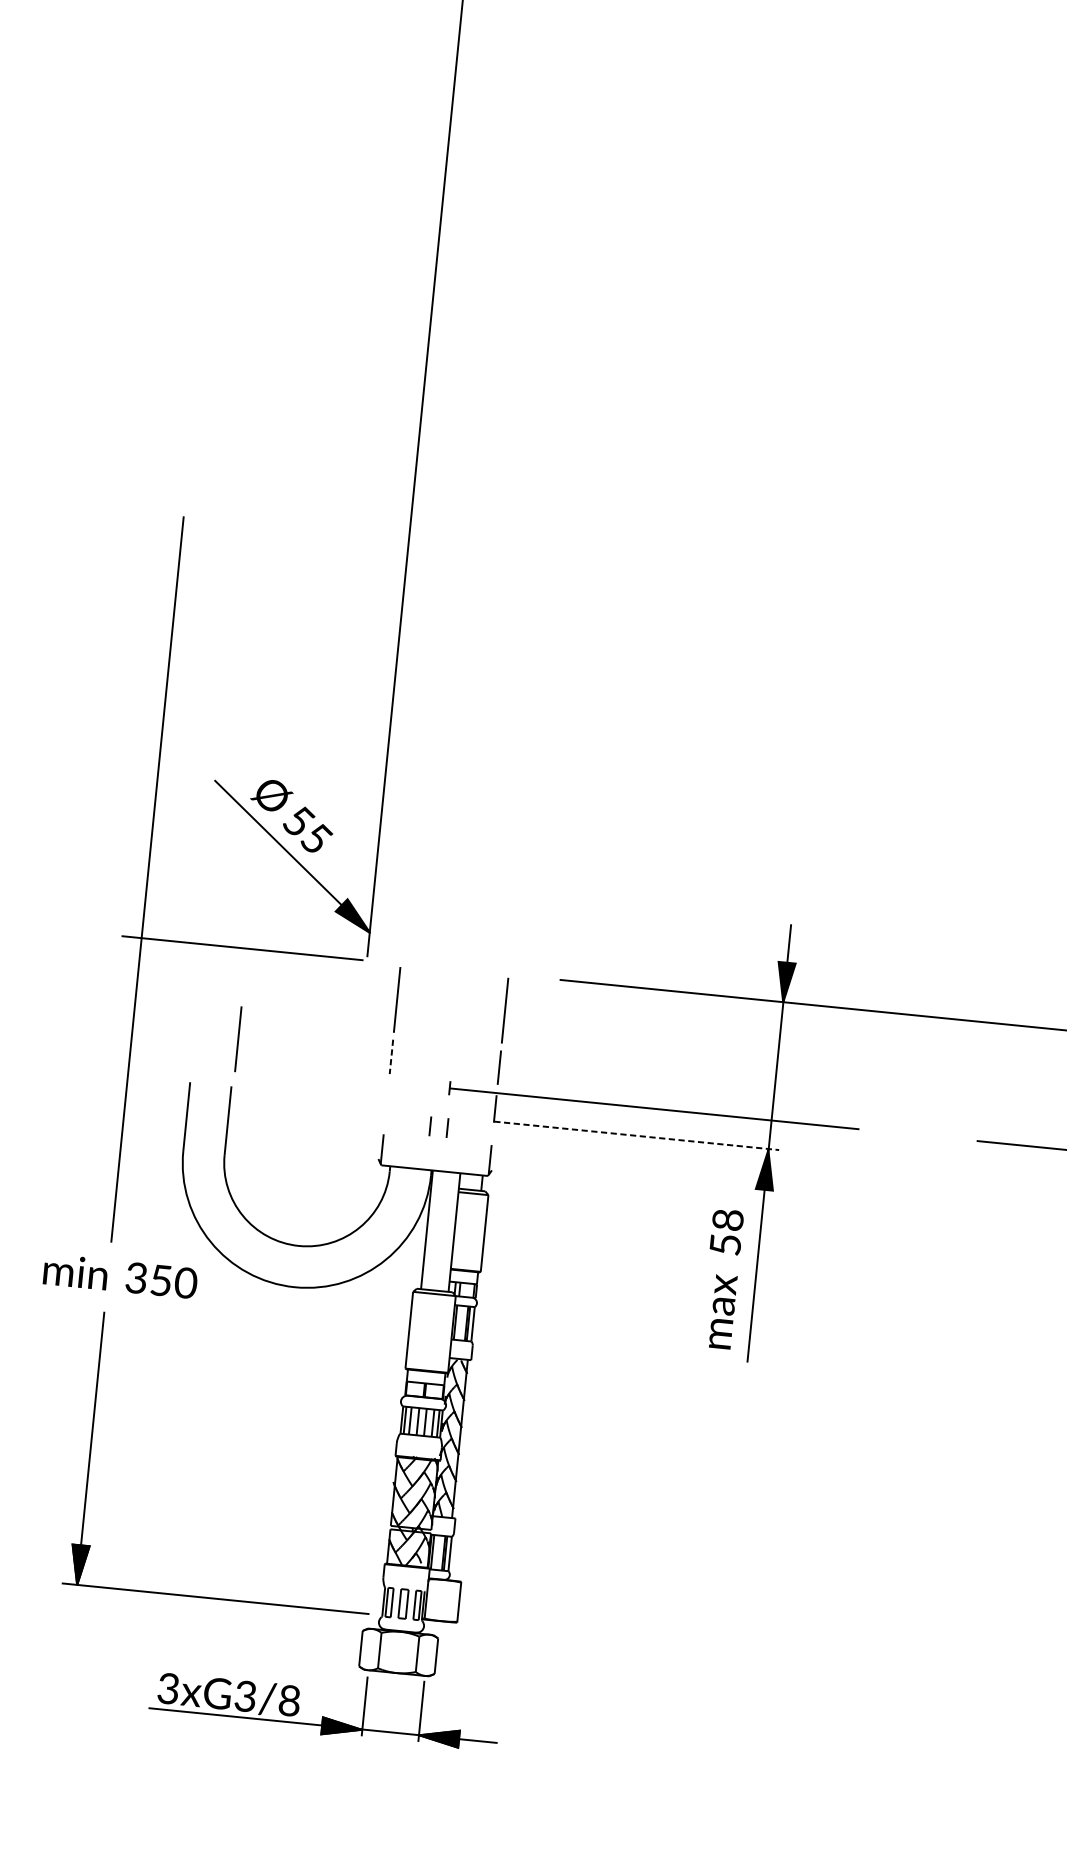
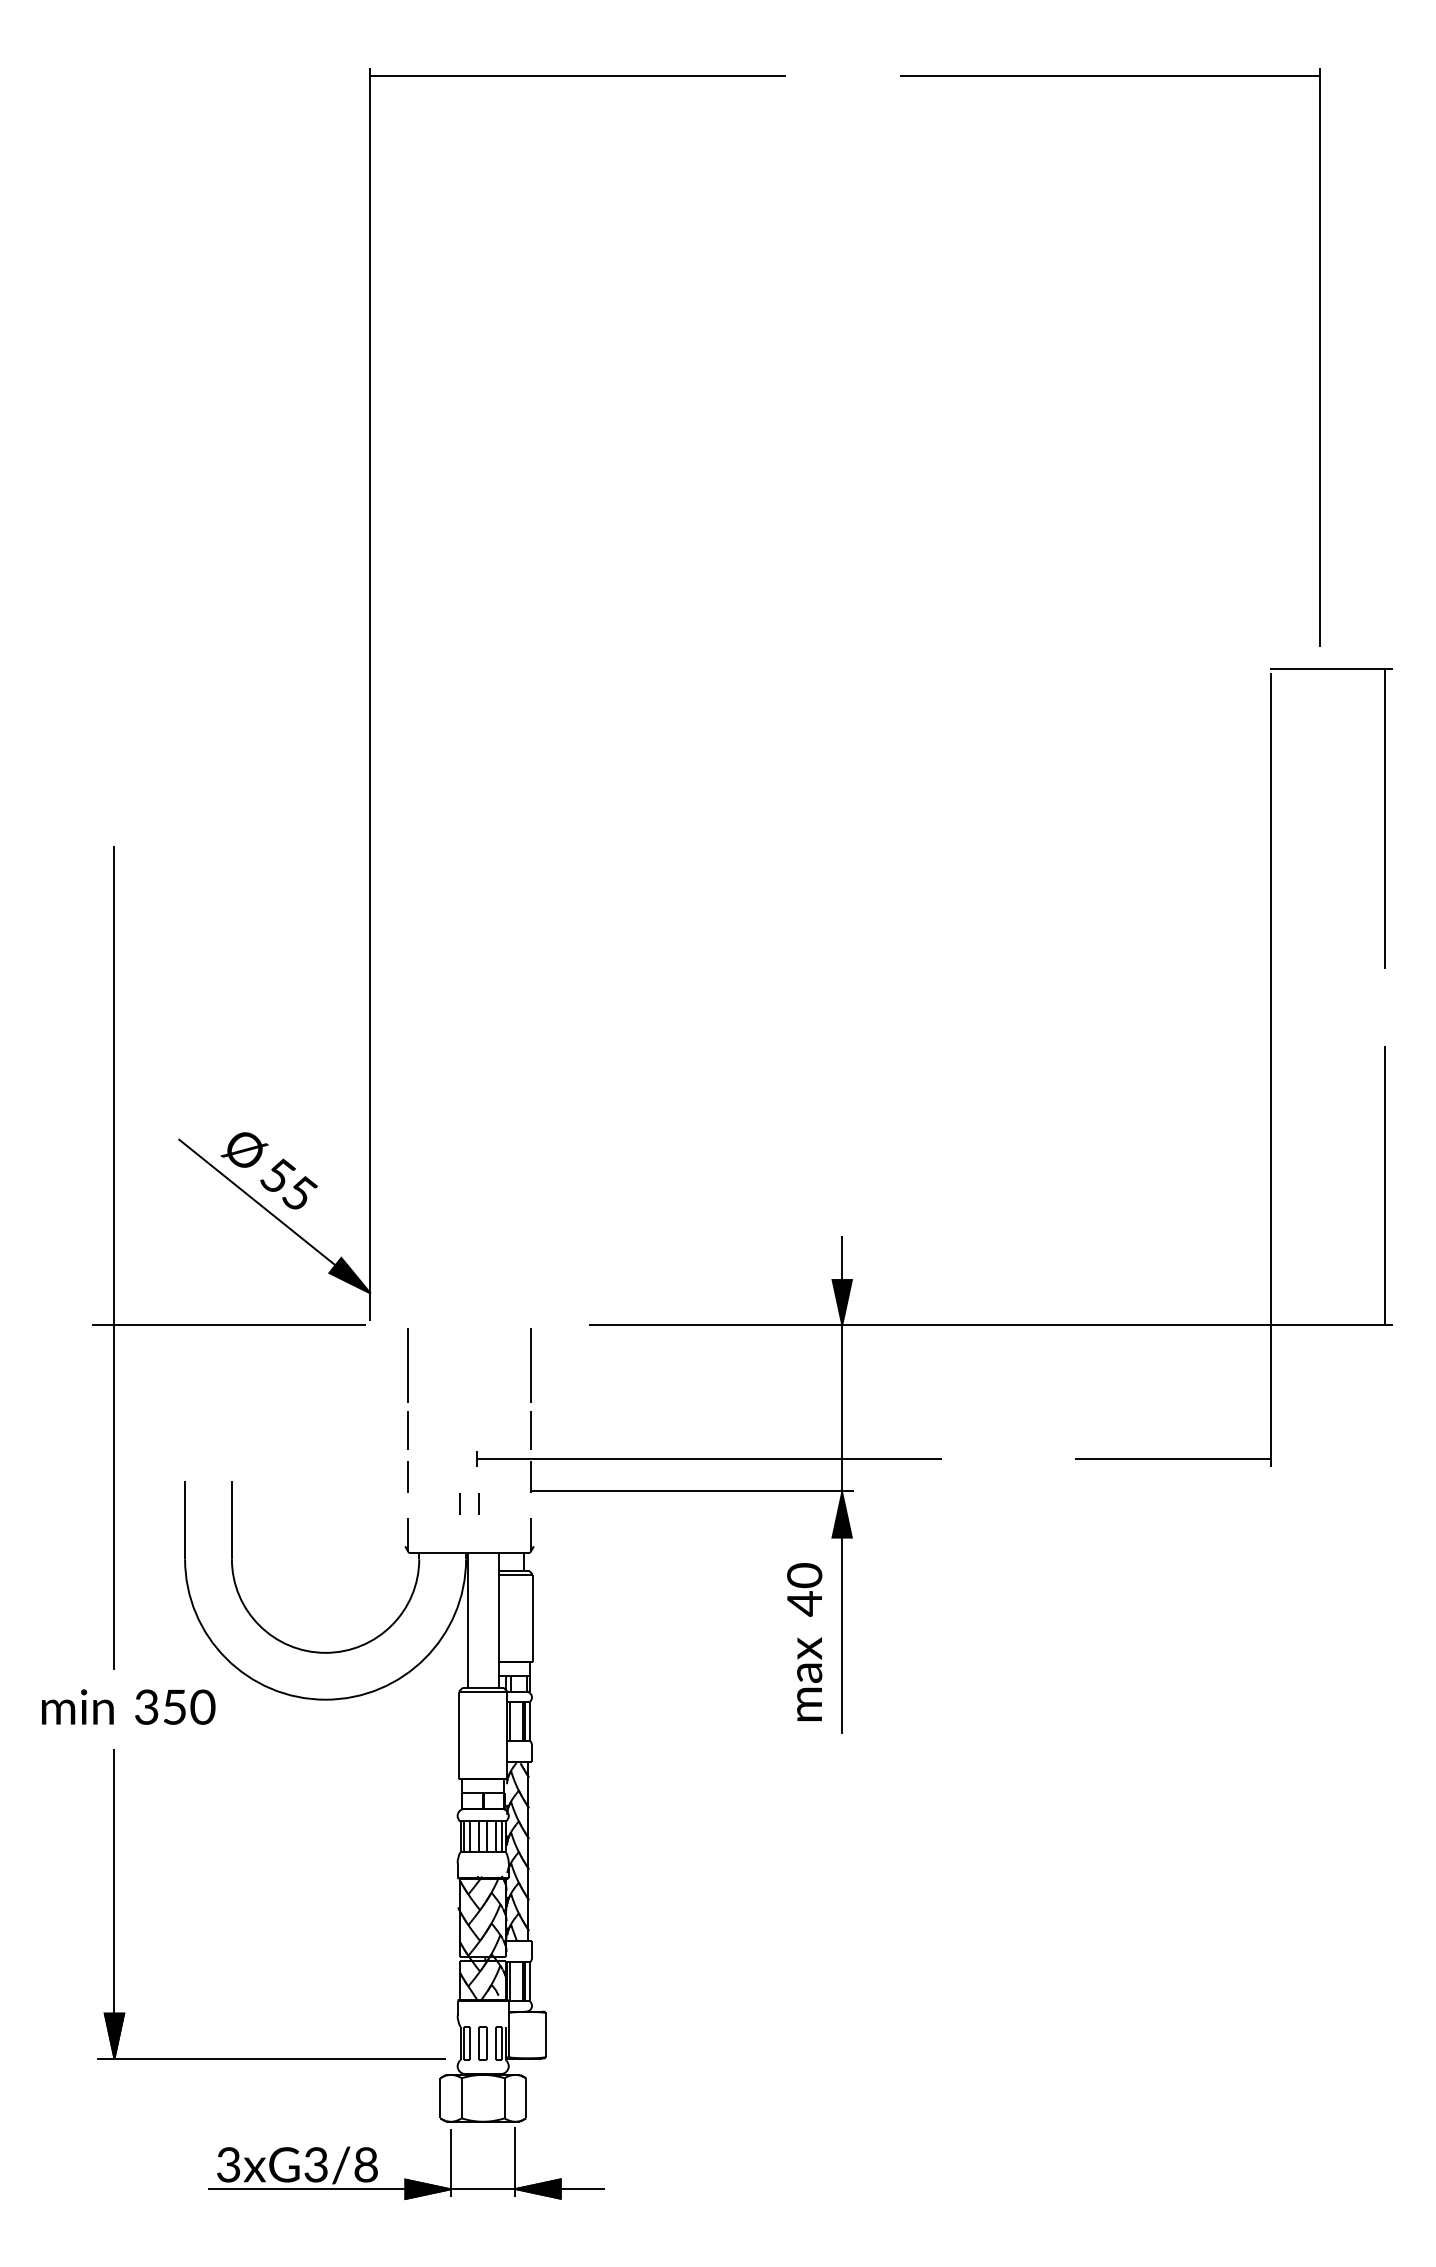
line: (237, 1039) -> (233, 1427), removed
line: (391, 1057) -> (408, 1430), dashed -> solid
line: (386, 1097) -> (407, 1476), added
line: (636, 1136) -> (692, 1491), dashed -> solid
text: (726, 1232) -> (804, 1589), 58 -> 40

